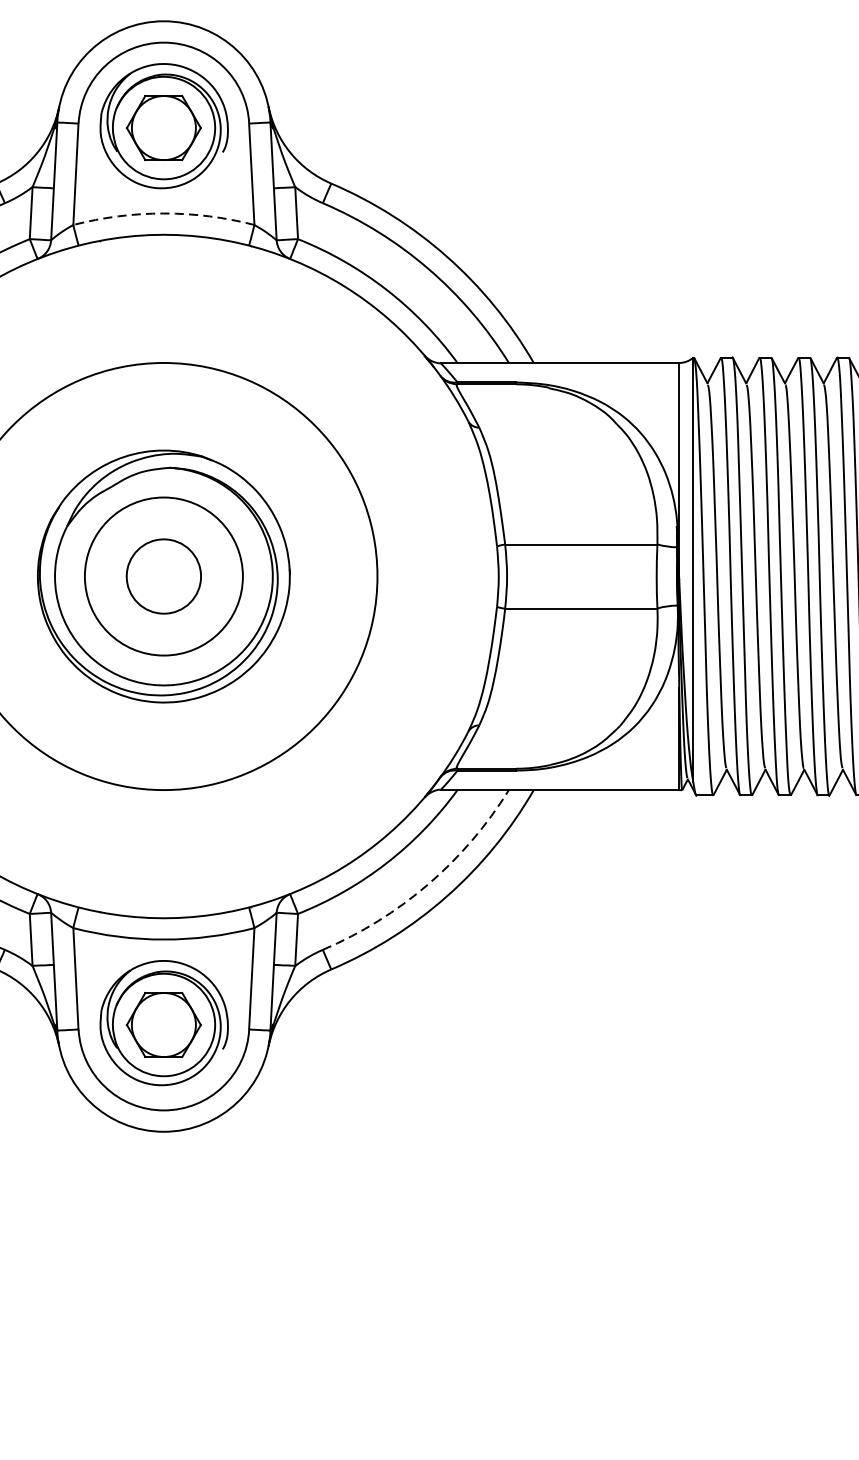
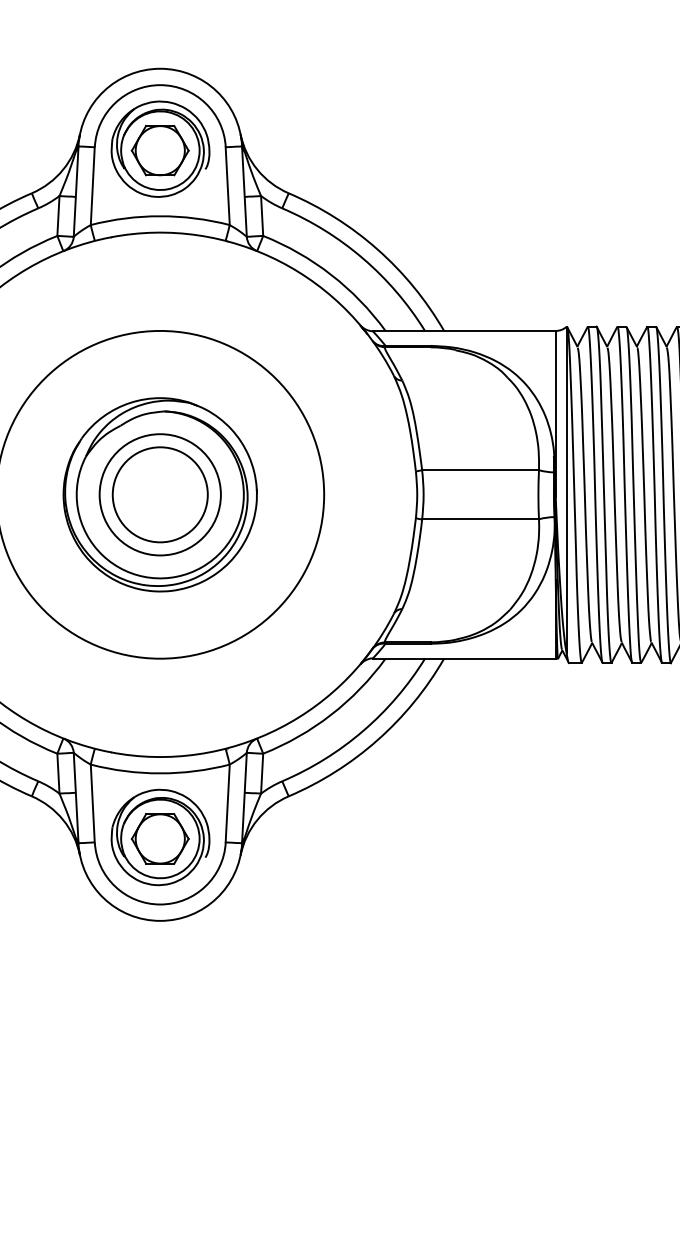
arc: (164, 213) -> (160, 216), dashed -> solid
circle: (162, 576) -> (159, 494), size x1.67
arc: (428, 884) -> (363, 731), dashed -> solid

